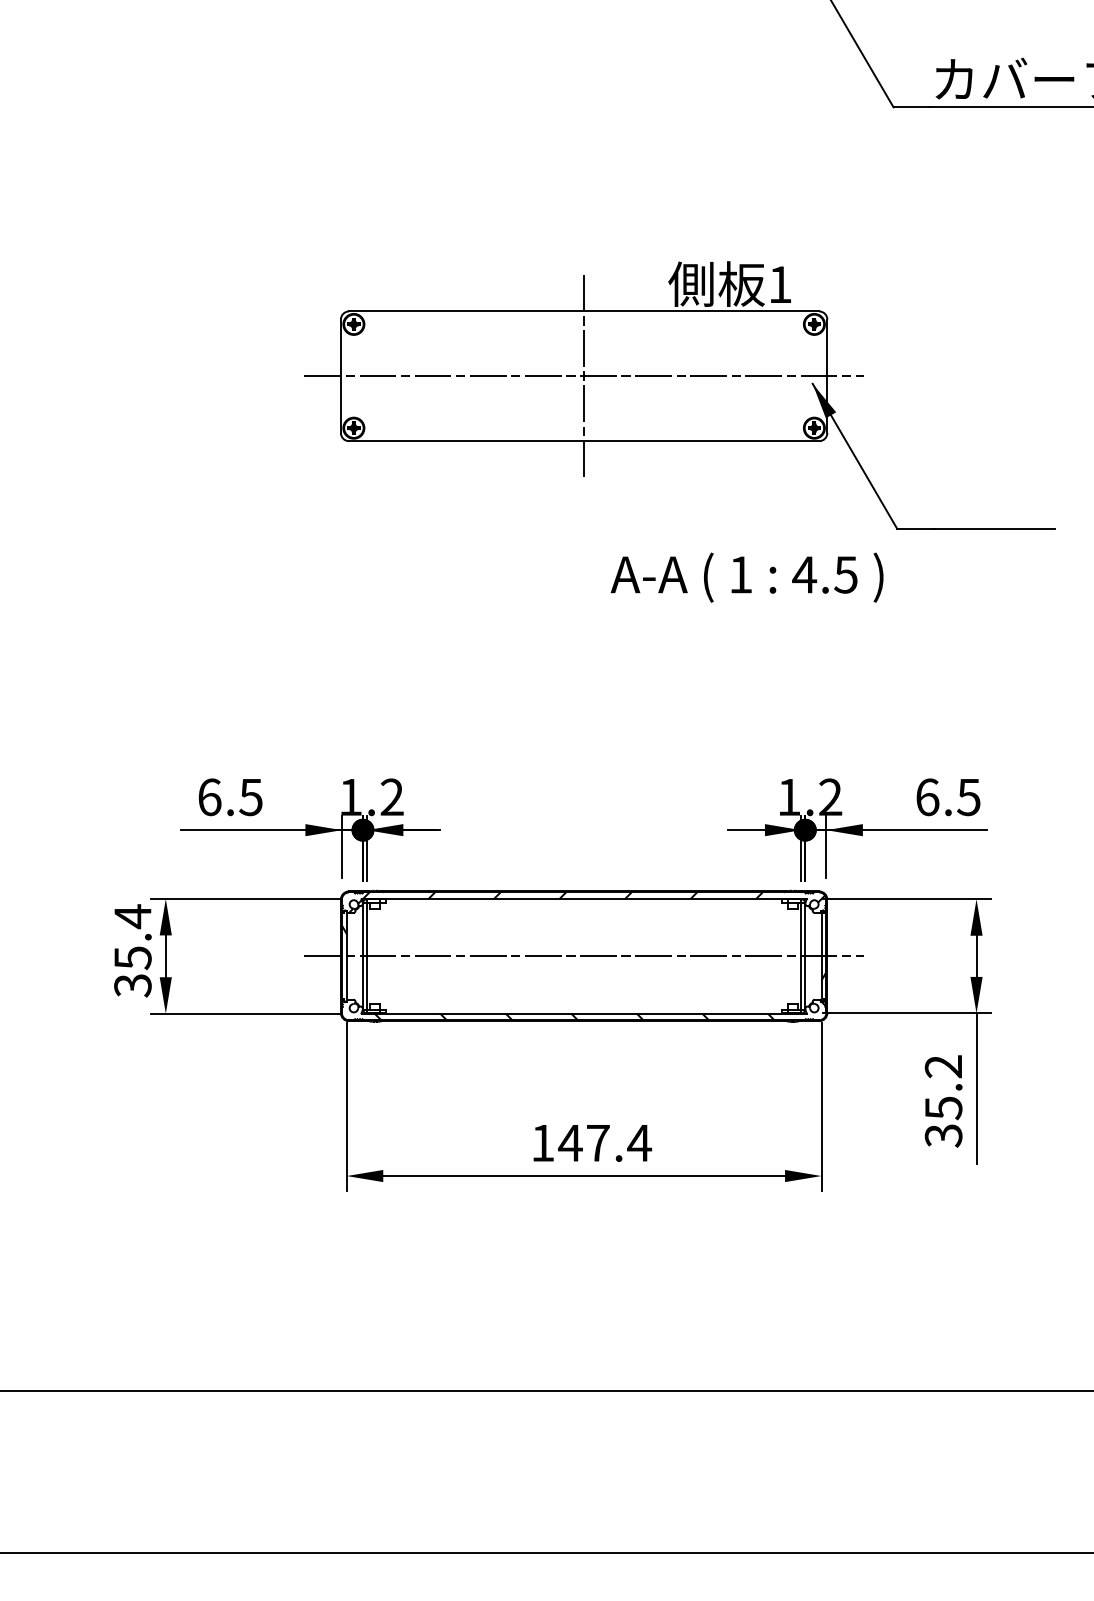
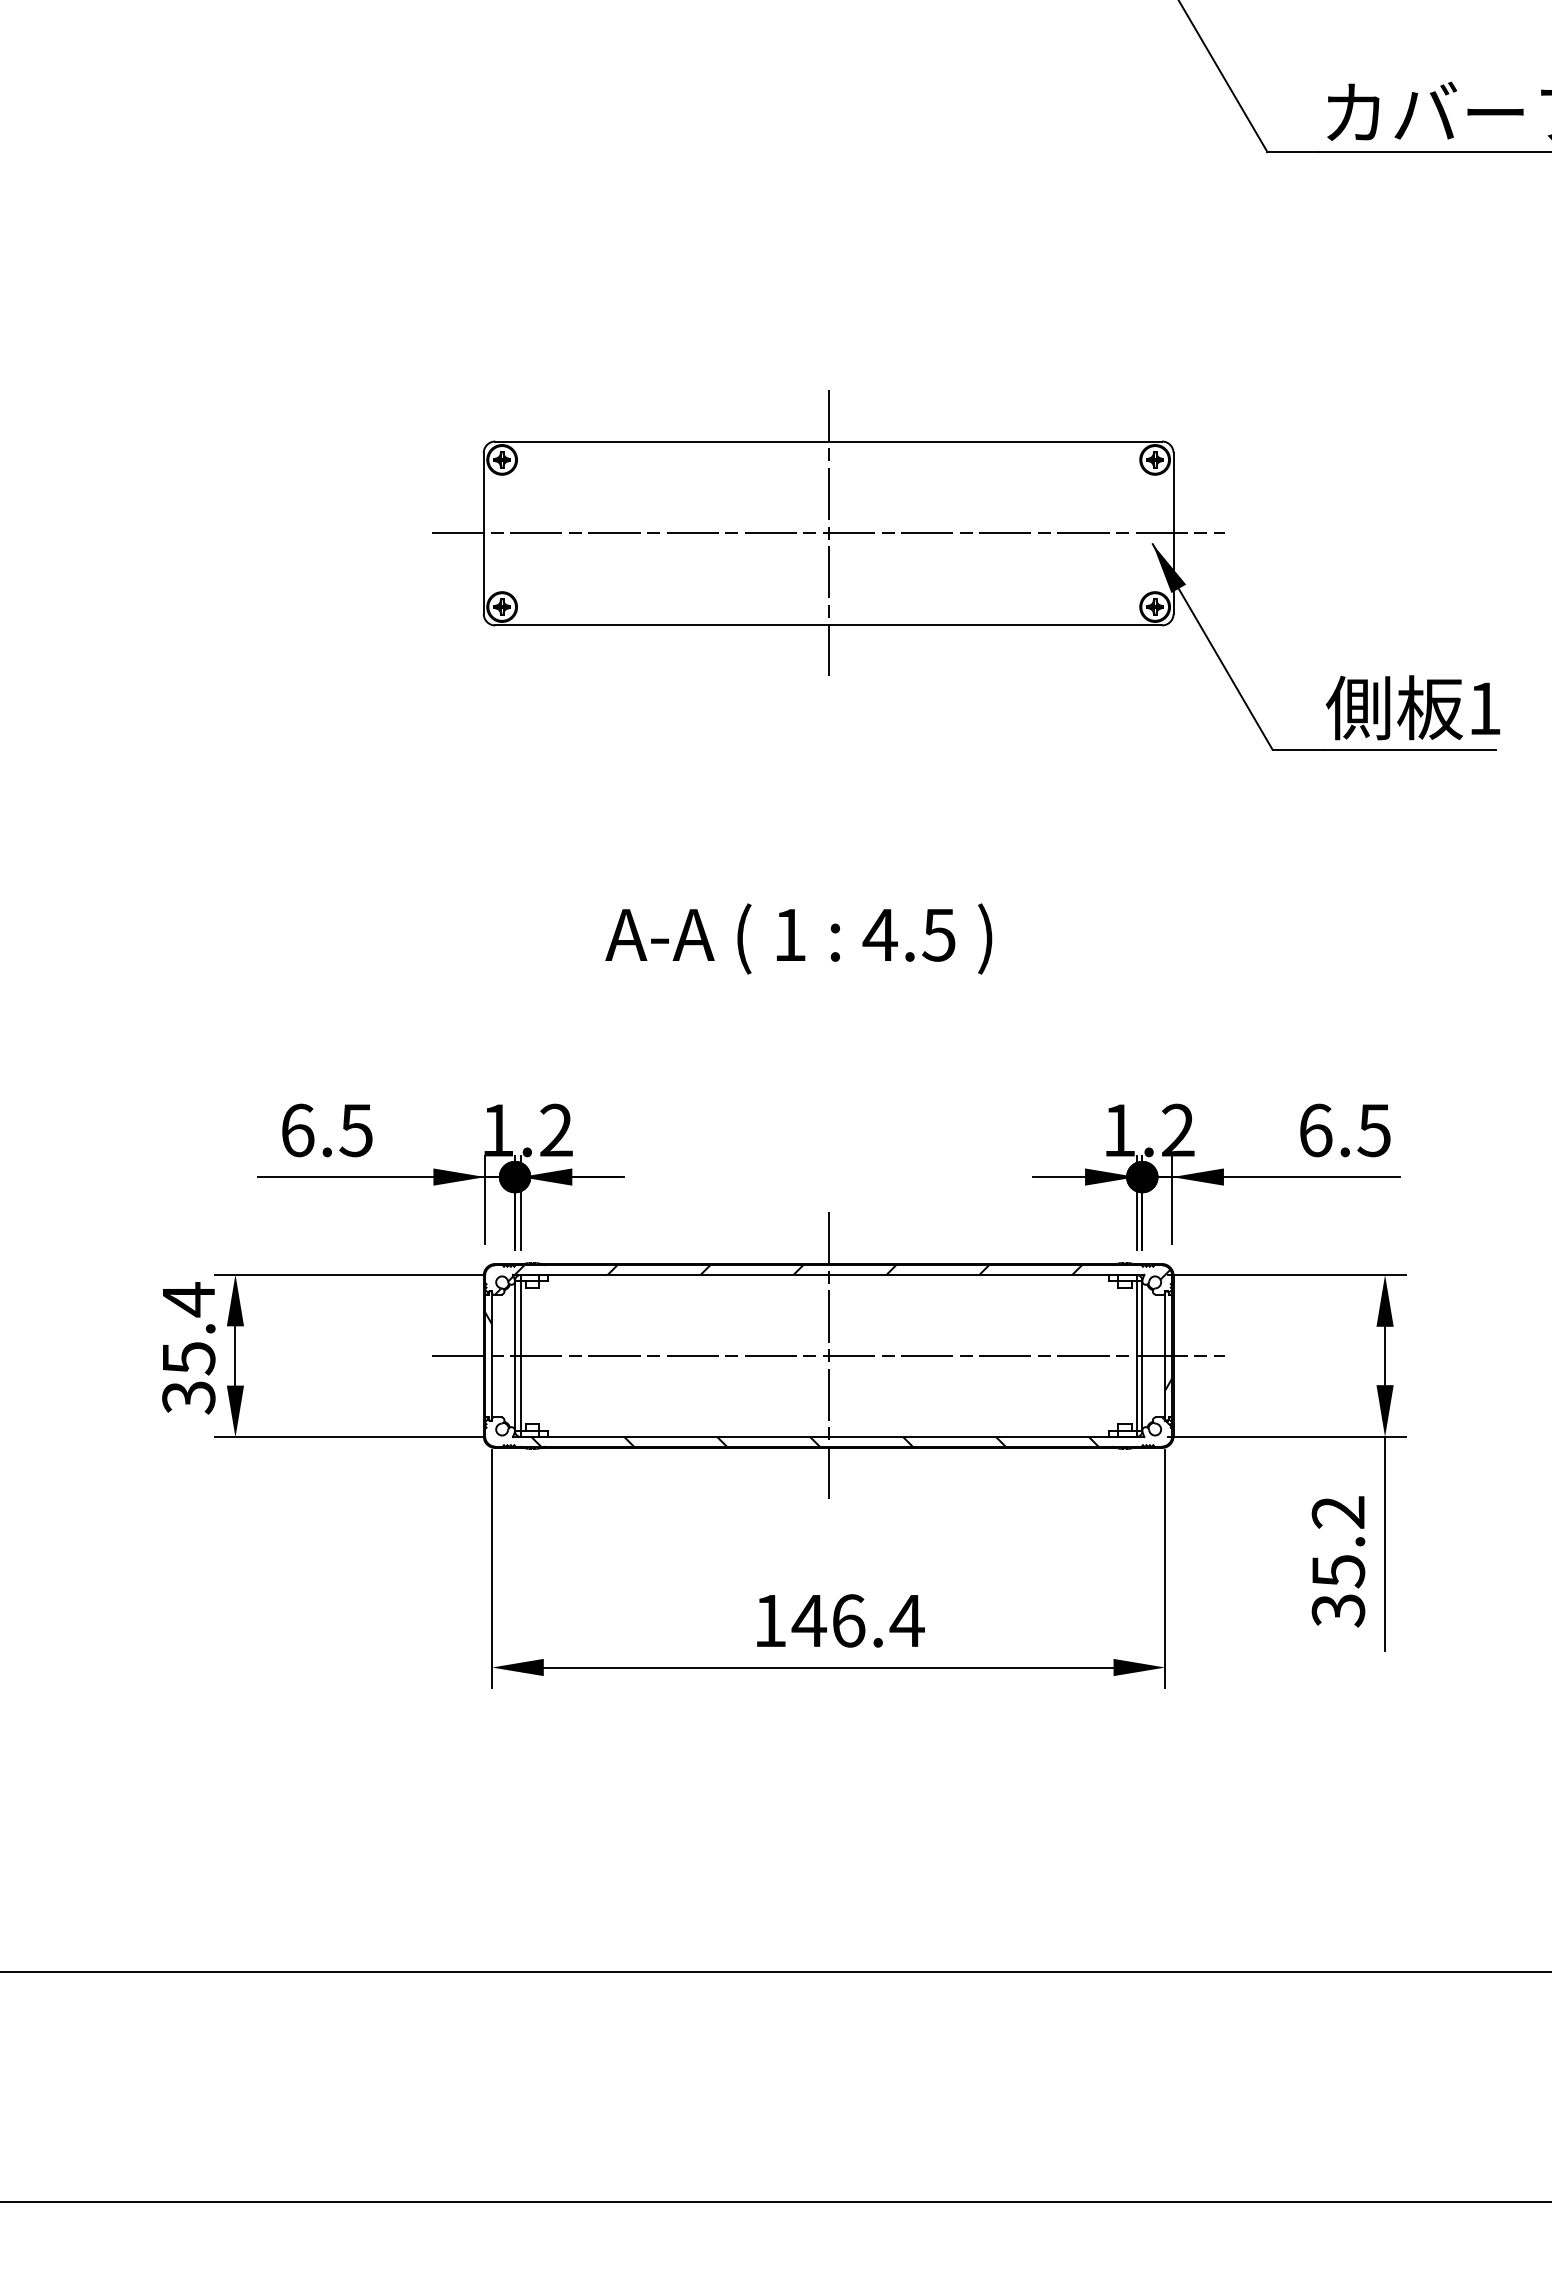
text: (729, 283) -> (1412, 707), moved
text: (746, 577) -> (798, 938), moved
line: (584, 955) -> (828, 1355), added
text: (598, 1142) -> (848, 1620), 147.4 -> 146.4

